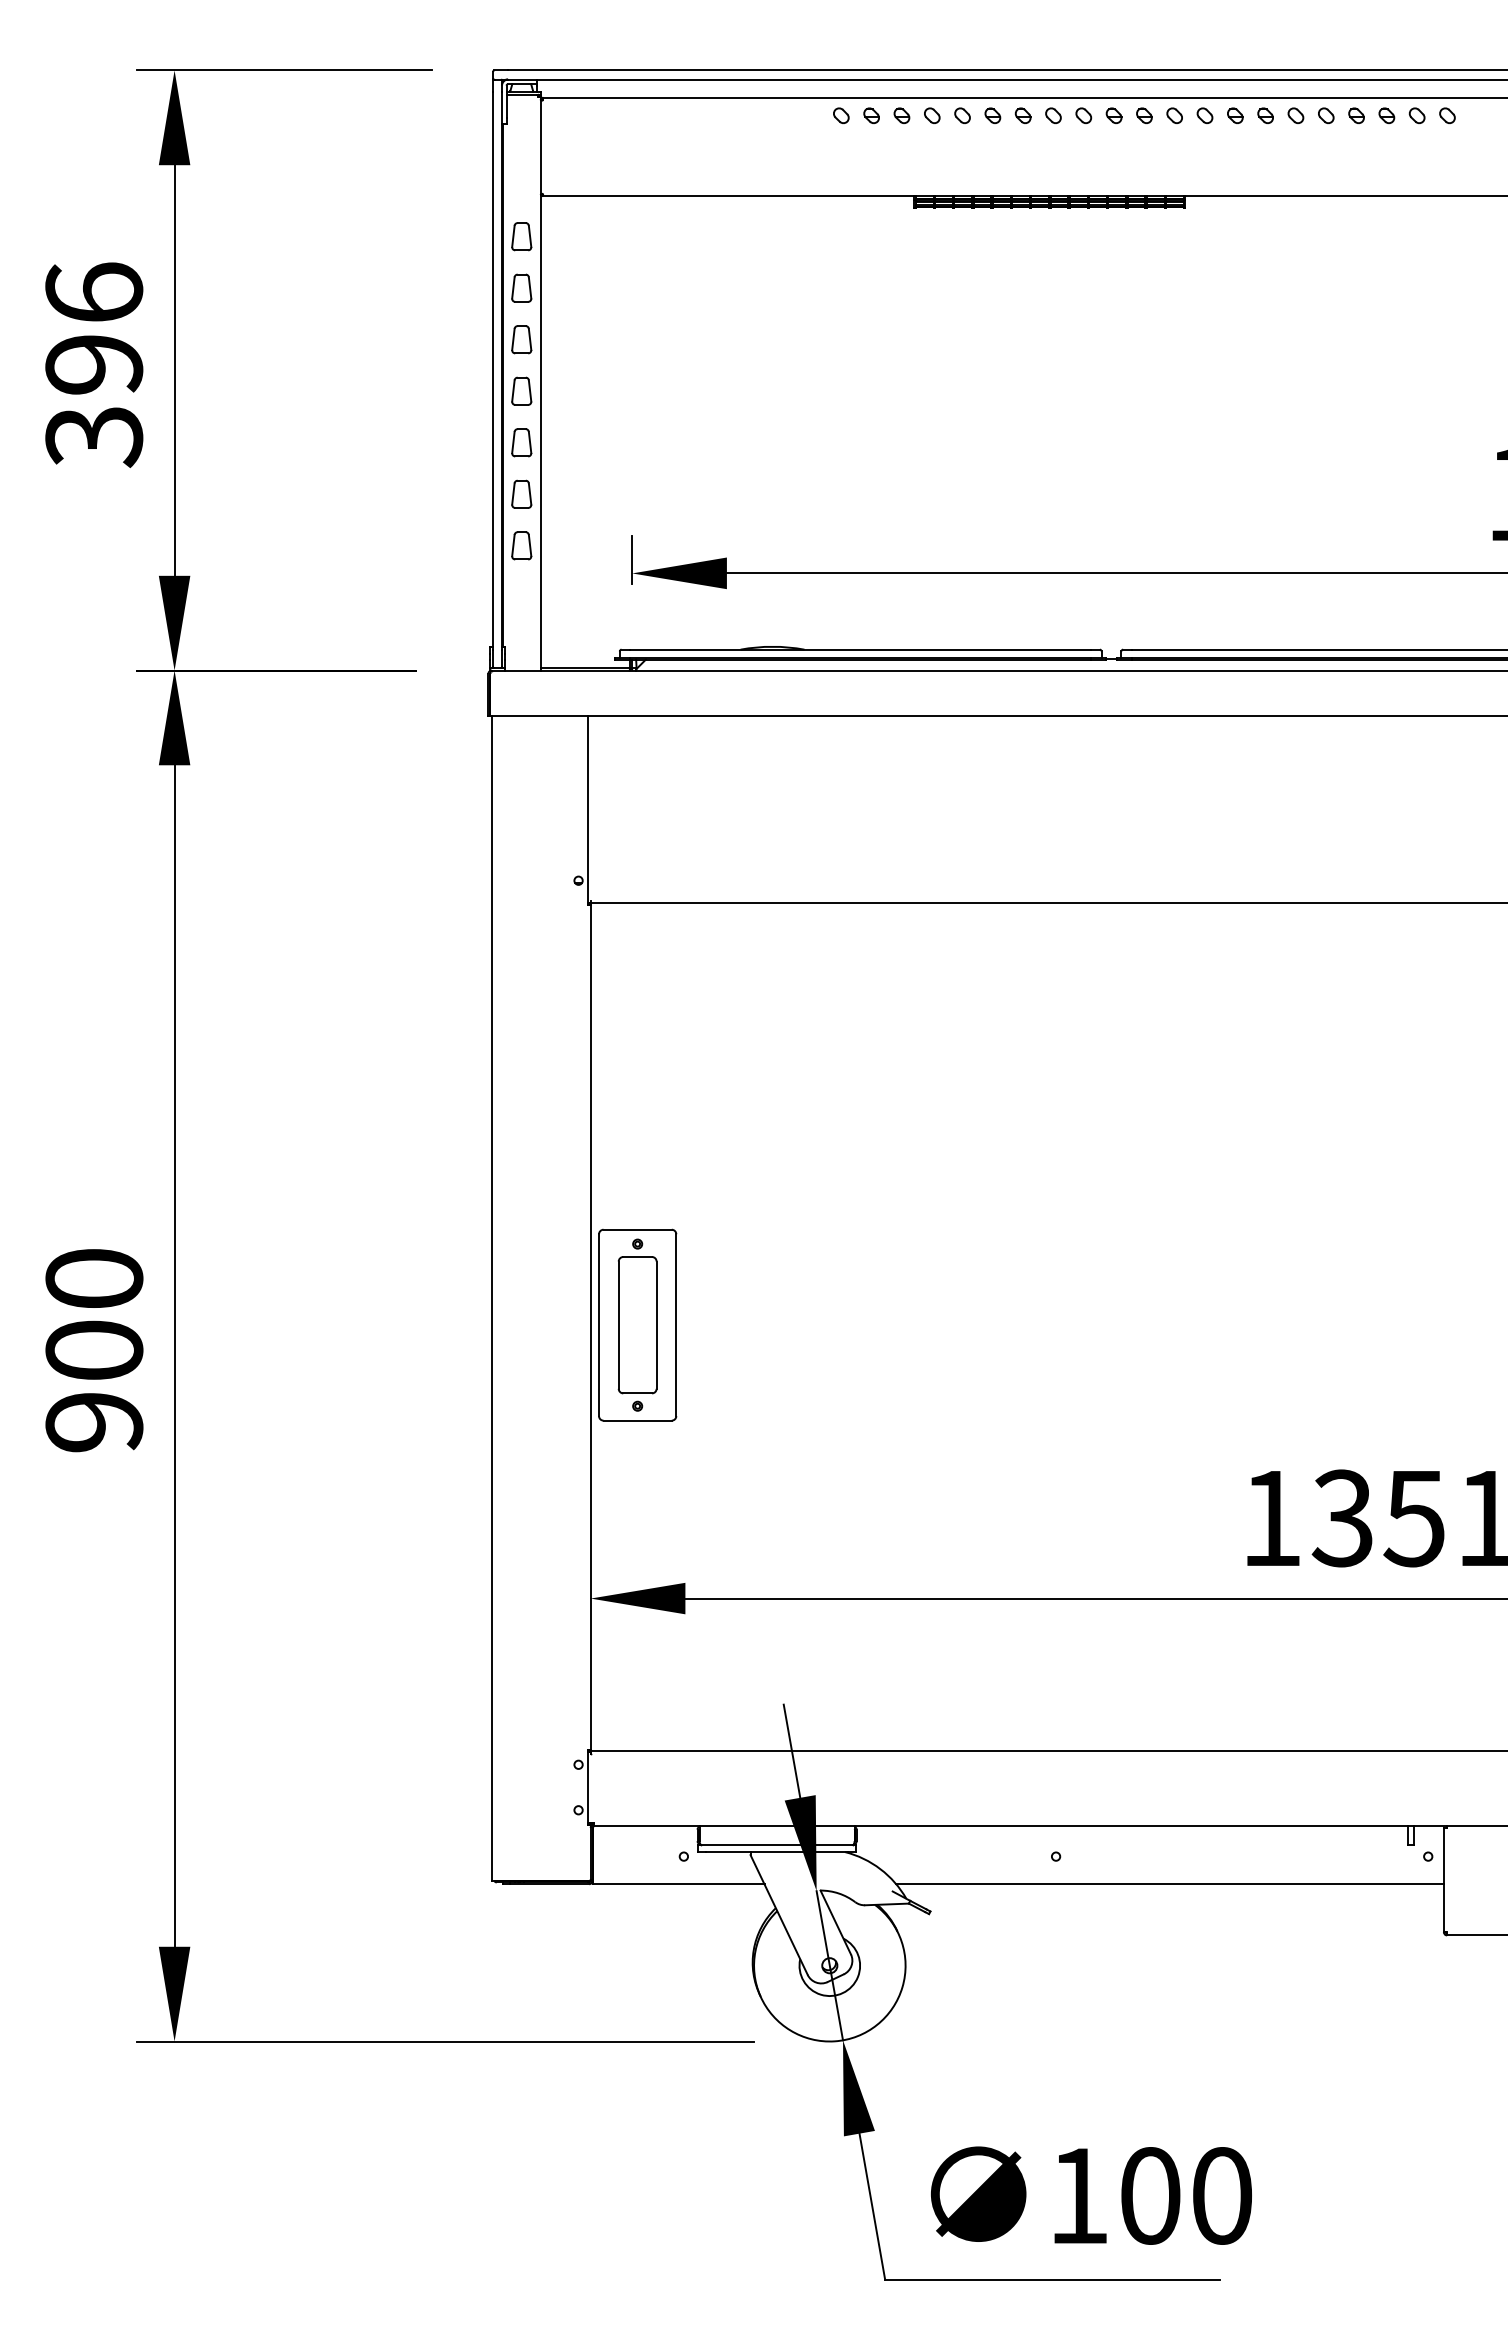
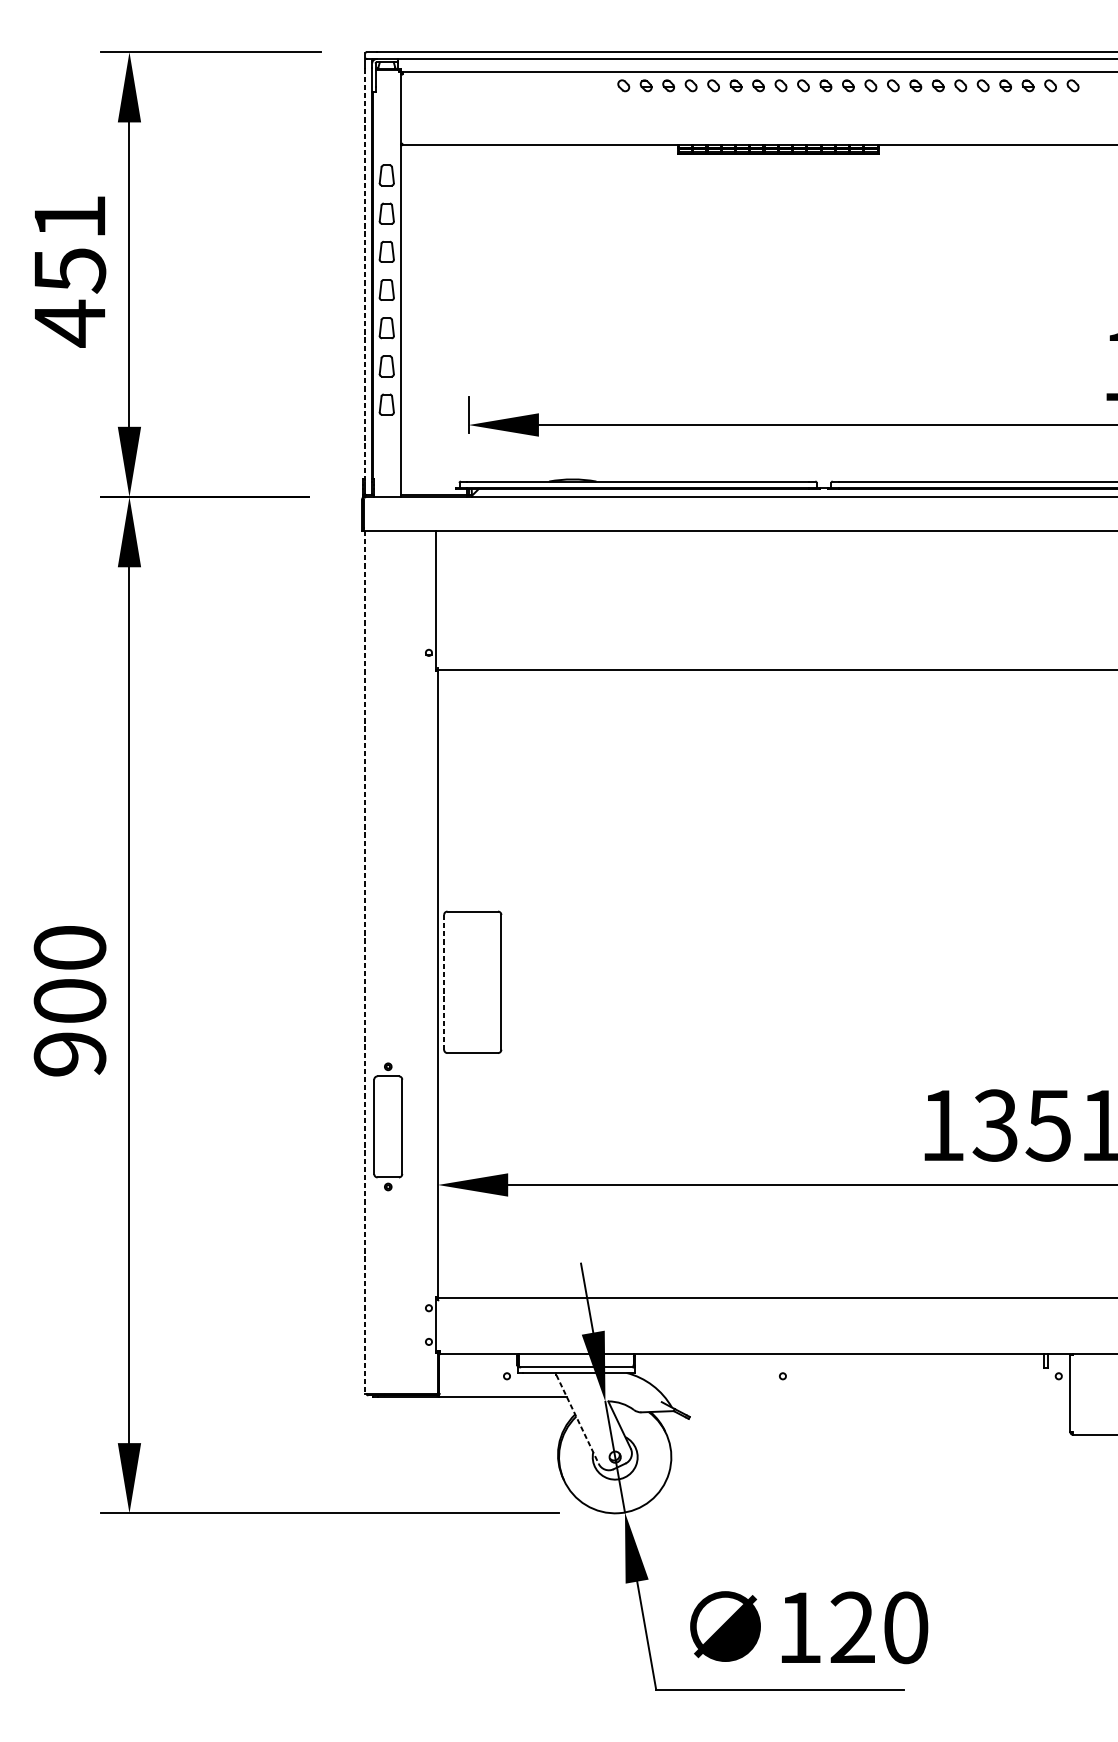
text: (94, 365) -> (70, 270), 396 -> 451
line: (492, 371) -> (365, 275), solid -> dashed
line: (492, 1298) -> (365, 962), solid -> dashed
part: (637, 1324) -> (388, 1126), moved
line: (599, 1325) -> (444, 982), solid -> dashed
line: (1169, 1884) -> (867, 1396), removed
line: (779, 1915) -> (577, 1419), solid -> dashed
text: (1150, 2195) -> (852, 1627), 100 -> 120

